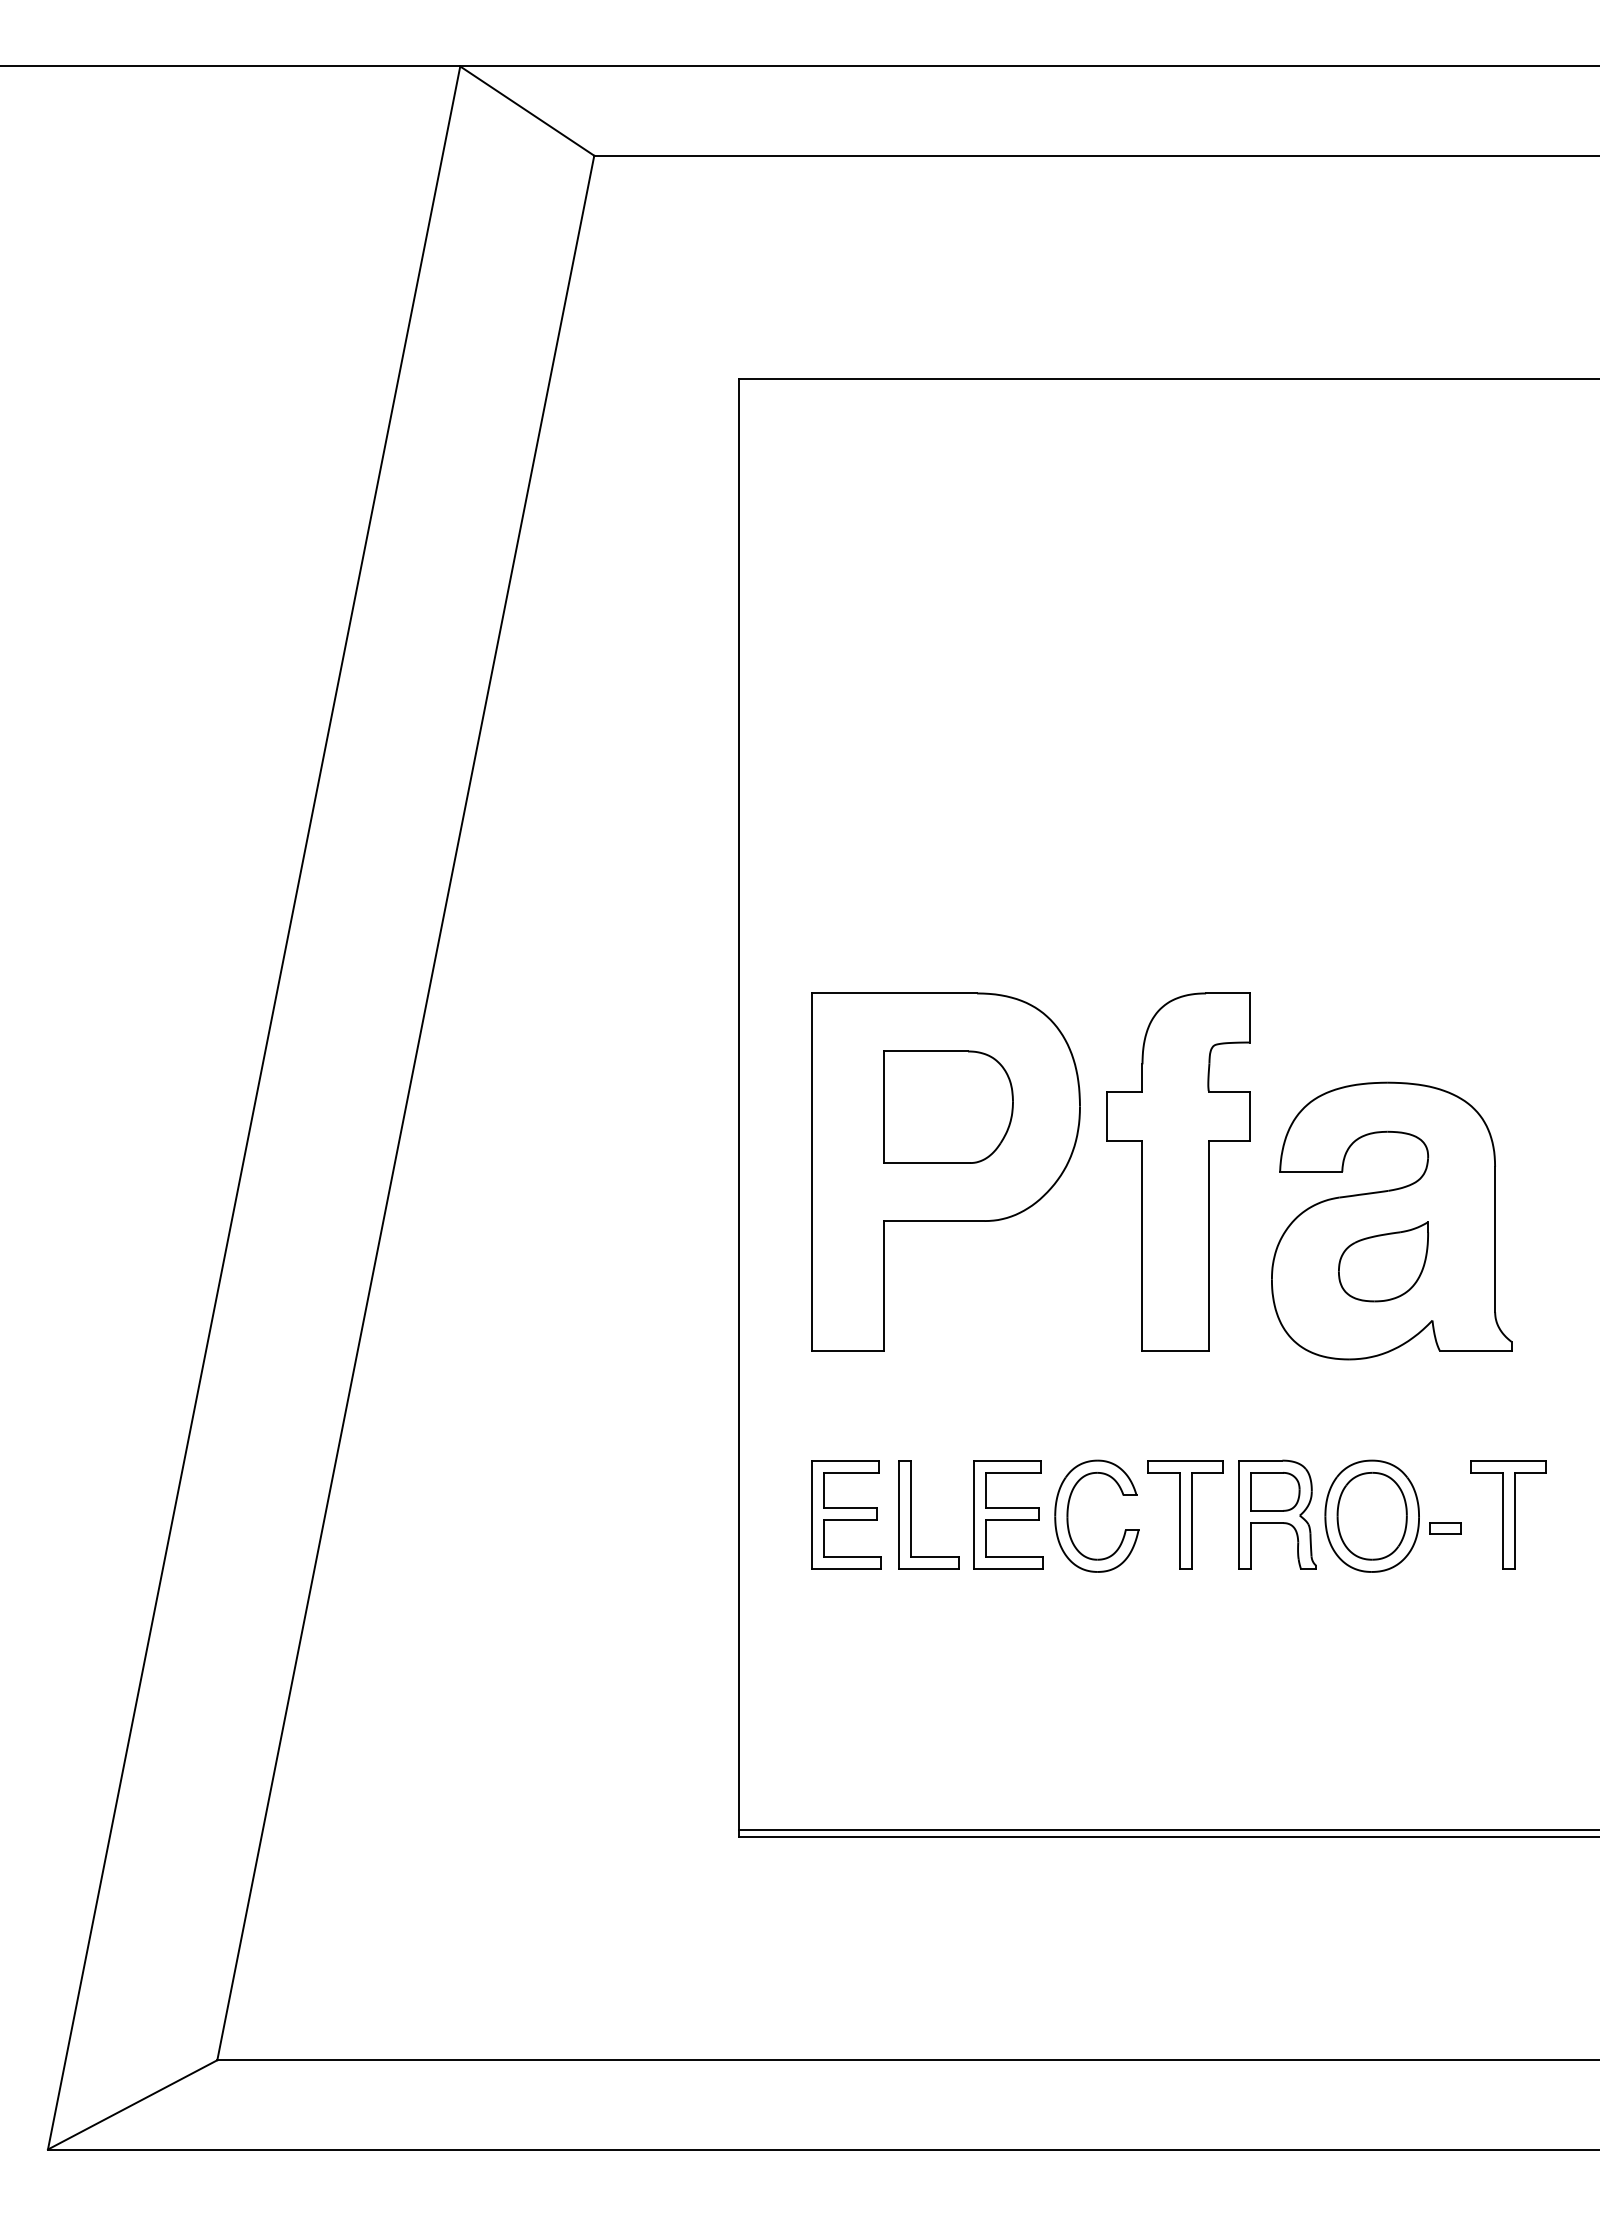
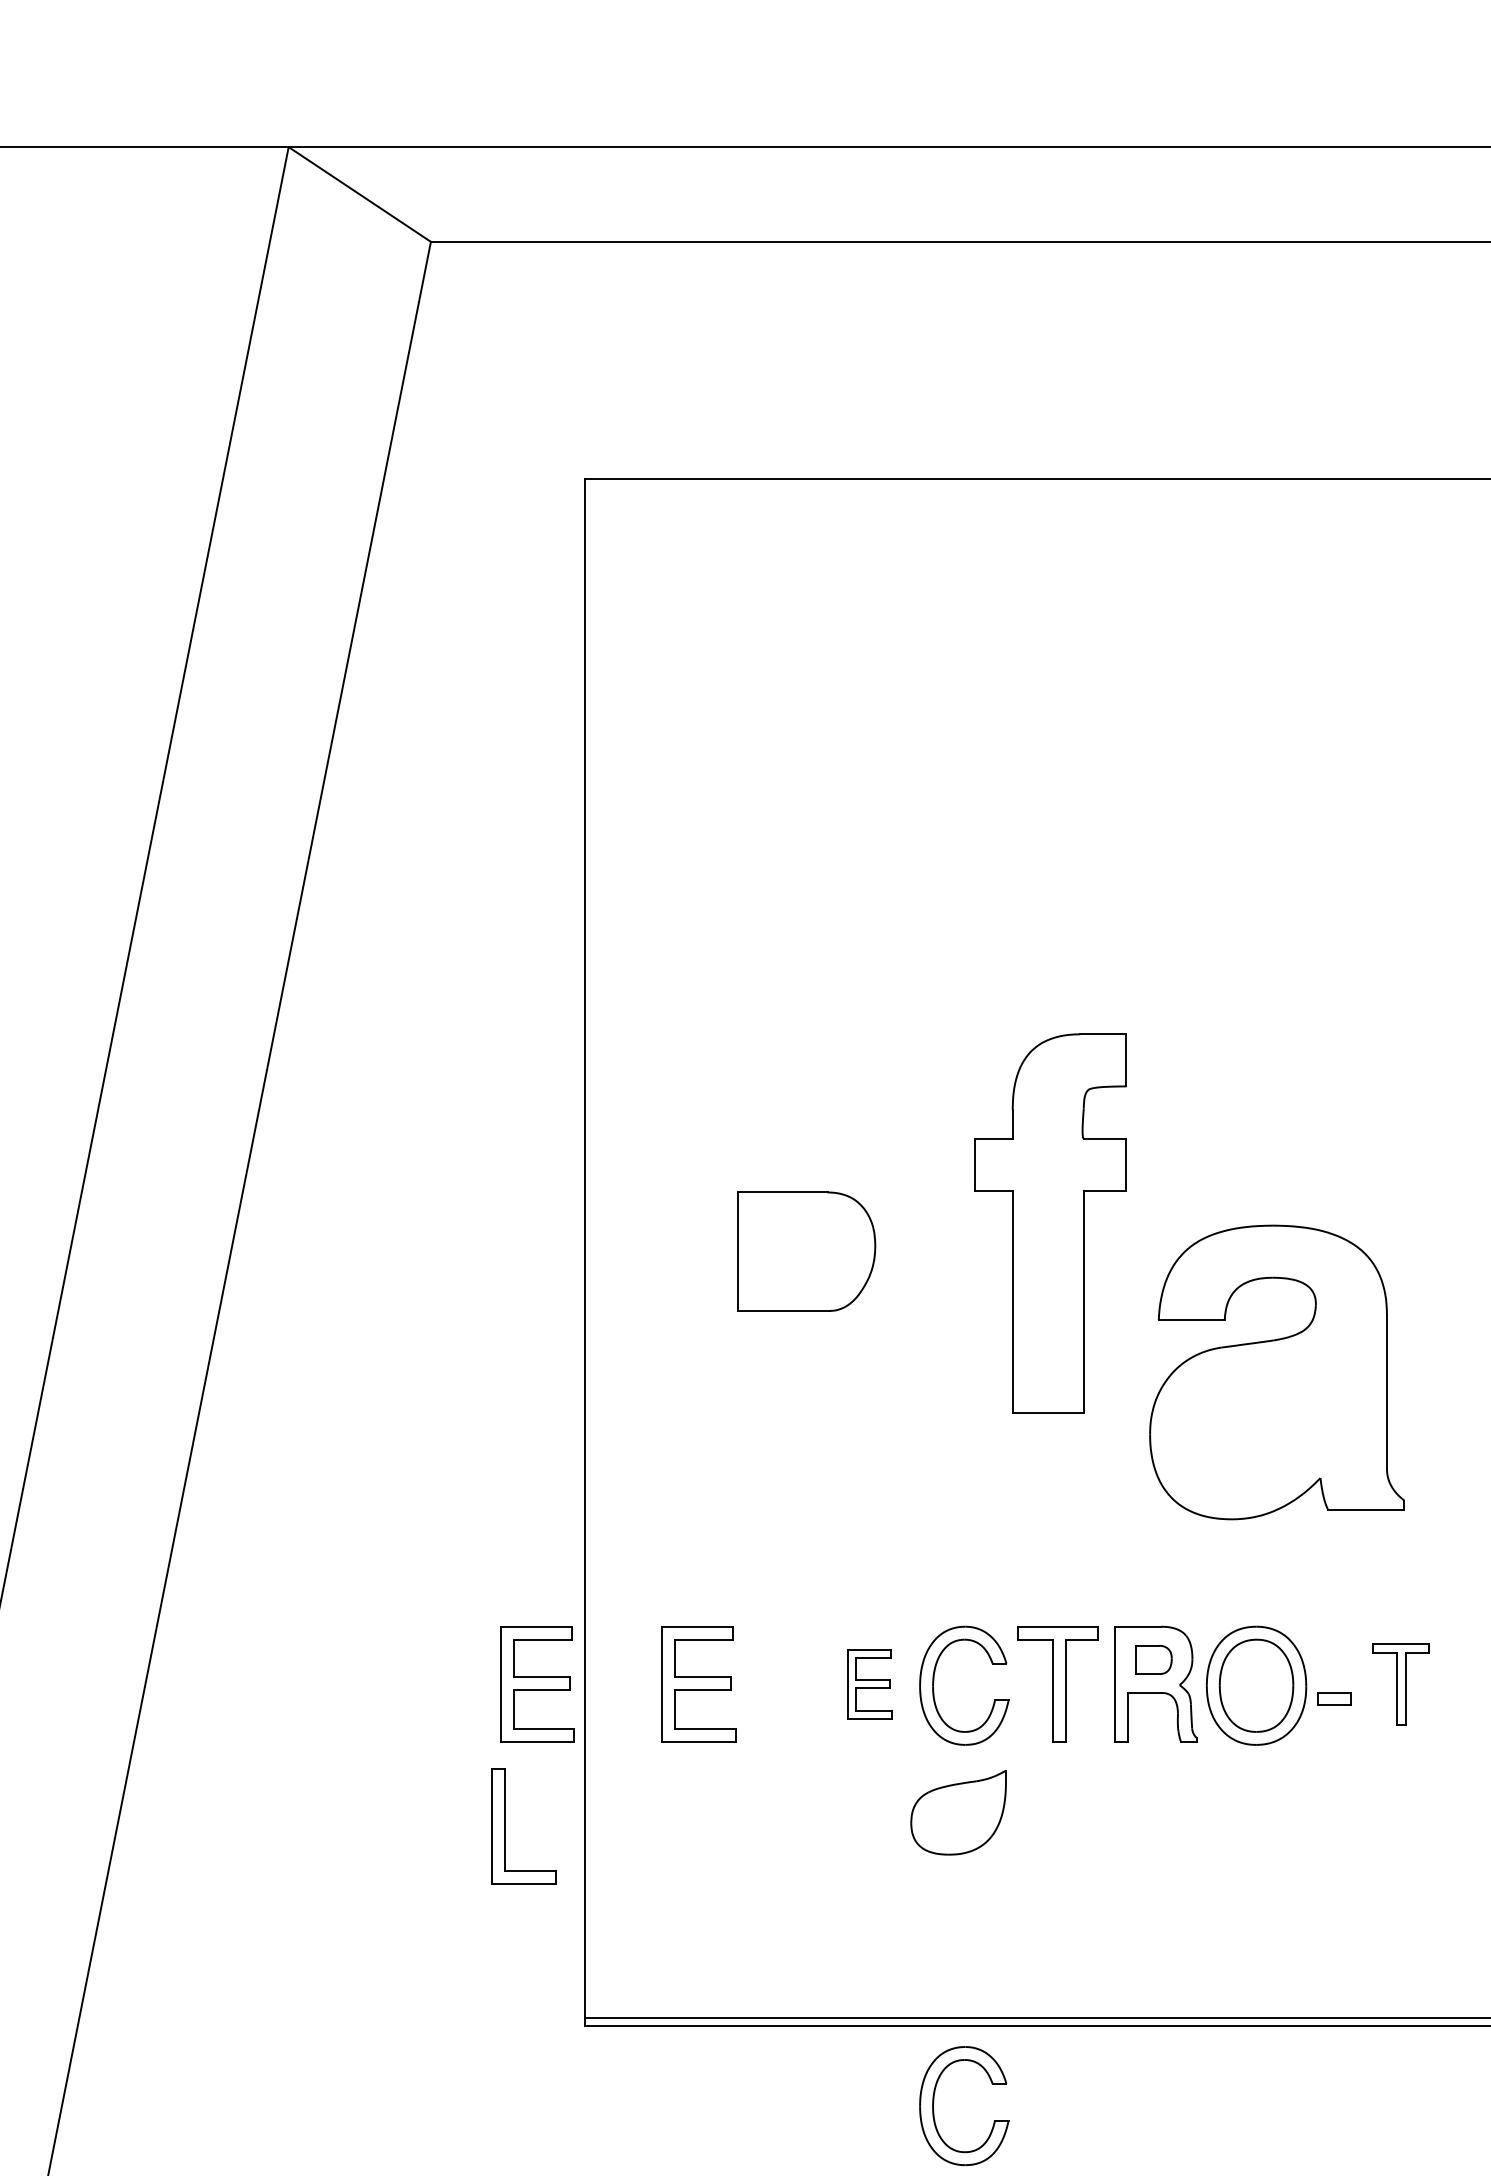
part: (945, 1171) -> (803, 1319), removed
part: (1178, 1171) -> (1050, 1223), moved
part: (1383, 1261) -> (958, 1812), moved
part: (1275, 1491) -> (1153, 1659), size x0.7
part: (694, 1514) -> (537, 1683), added
part: (911, 1514) -> (505, 1826), moved
part: (1008, 1514) -> (870, 1683), size x0.6
part: (1508, 1514) -> (1401, 1683), size x0.7
part: (1068, 1911) -> (934, 2105), added

